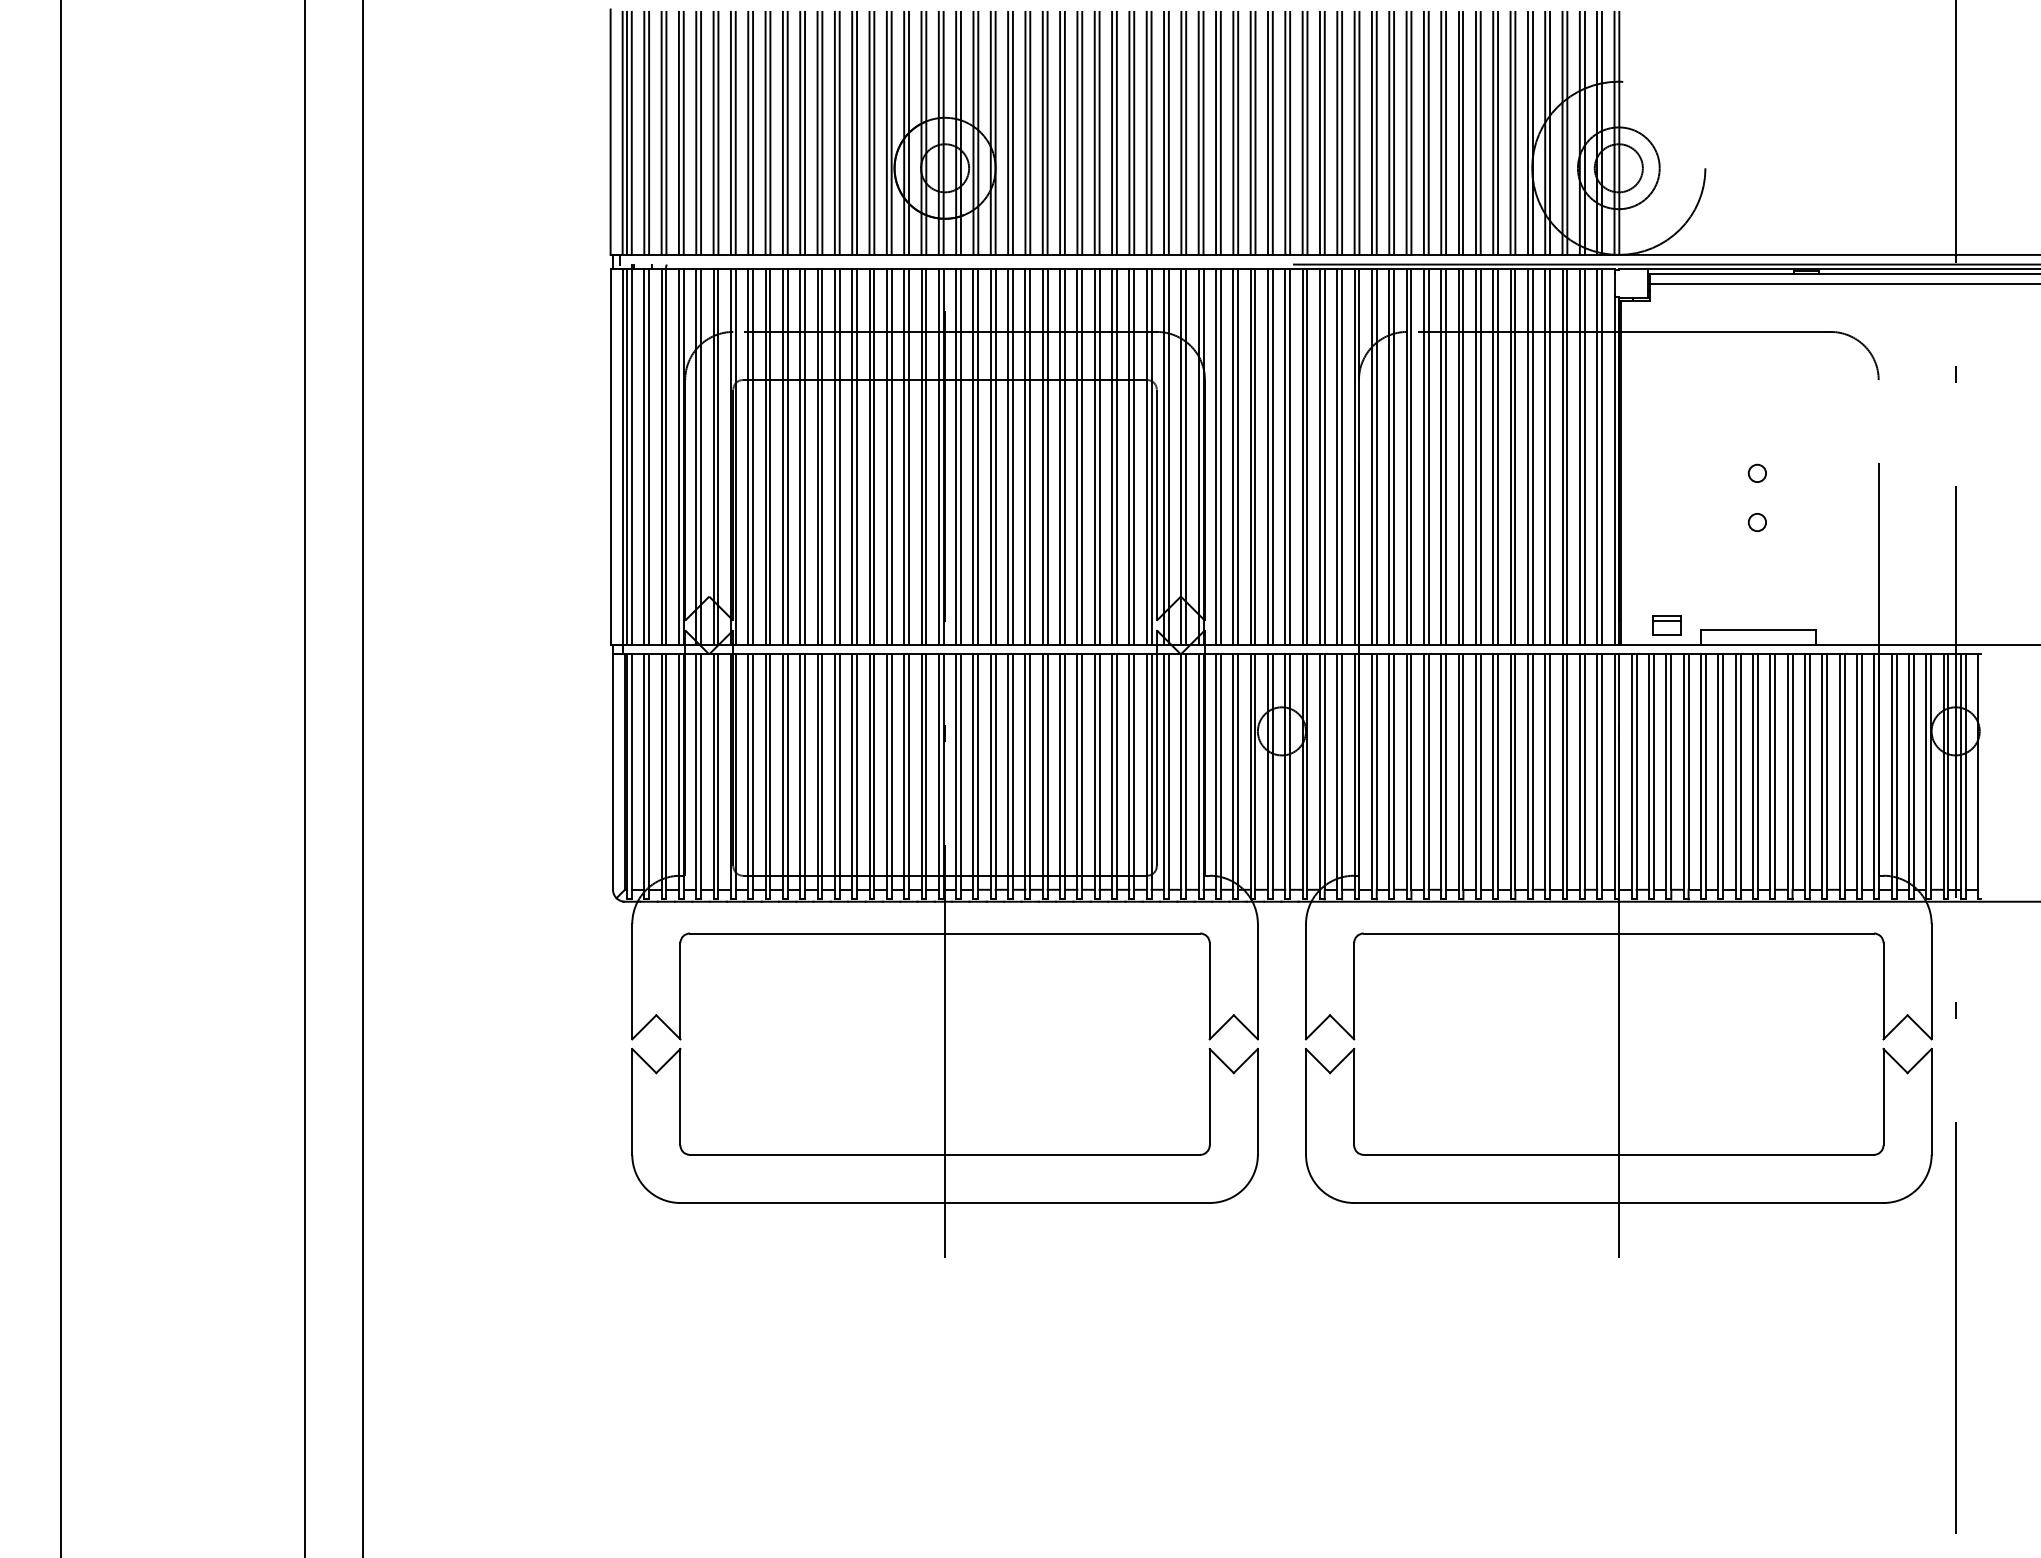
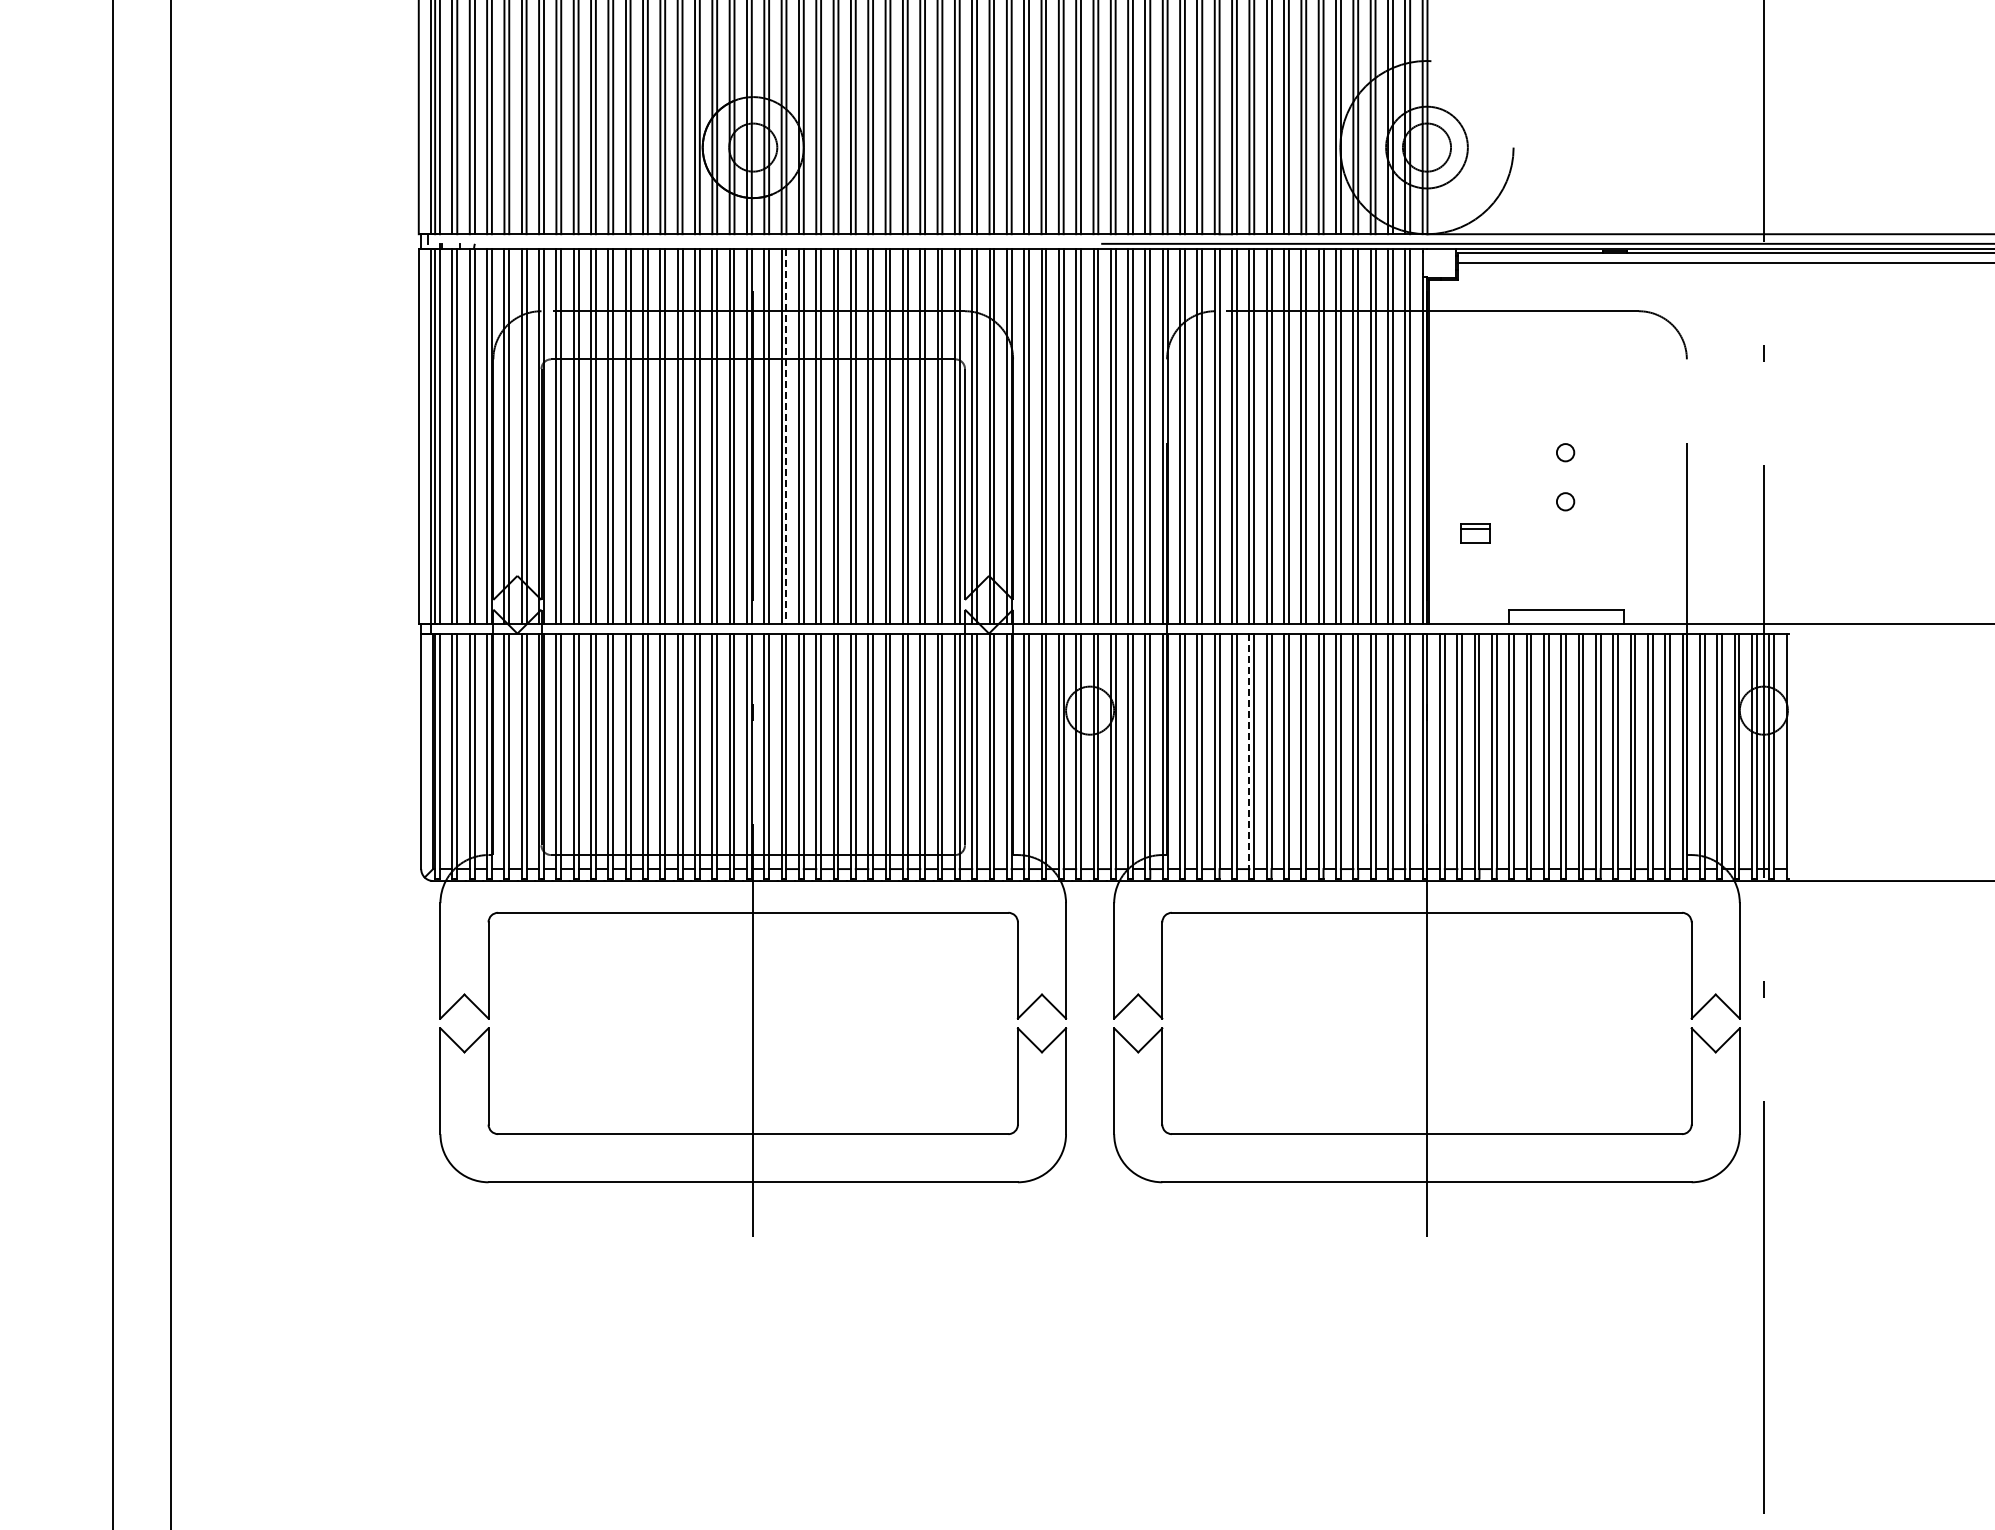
line: (978, 457) -> (786, 436), solid -> dashed
part: (1666, 625) -> (1474, 533), moved
line: (1441, 772) -> (1249, 751), solid -> dashed

